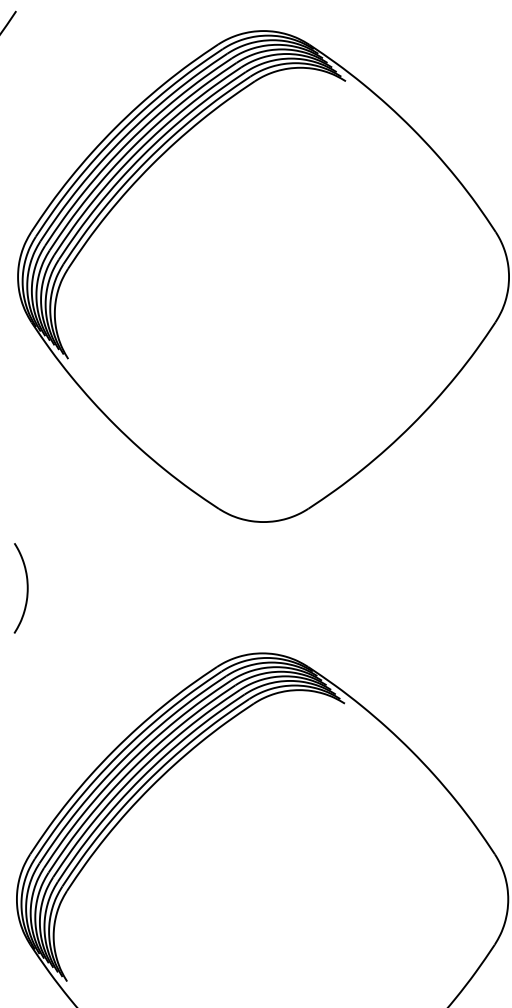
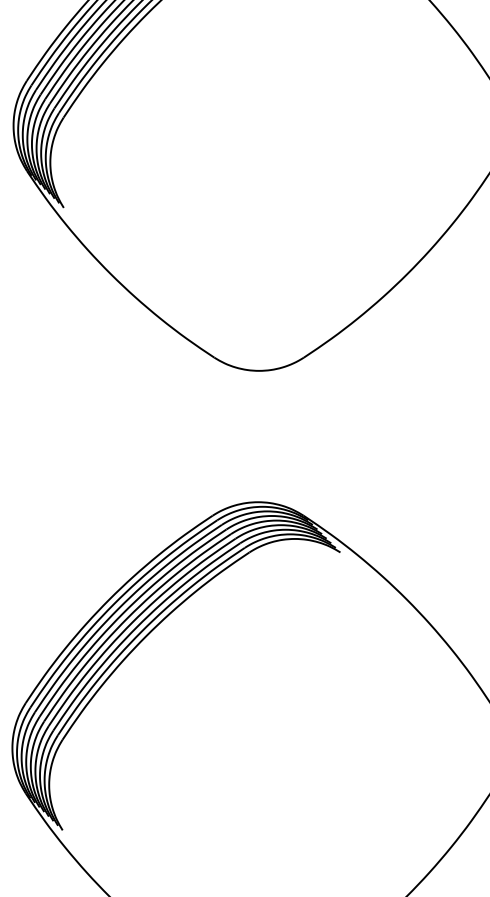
curve: (26, 588) -> (22, 437), removed

